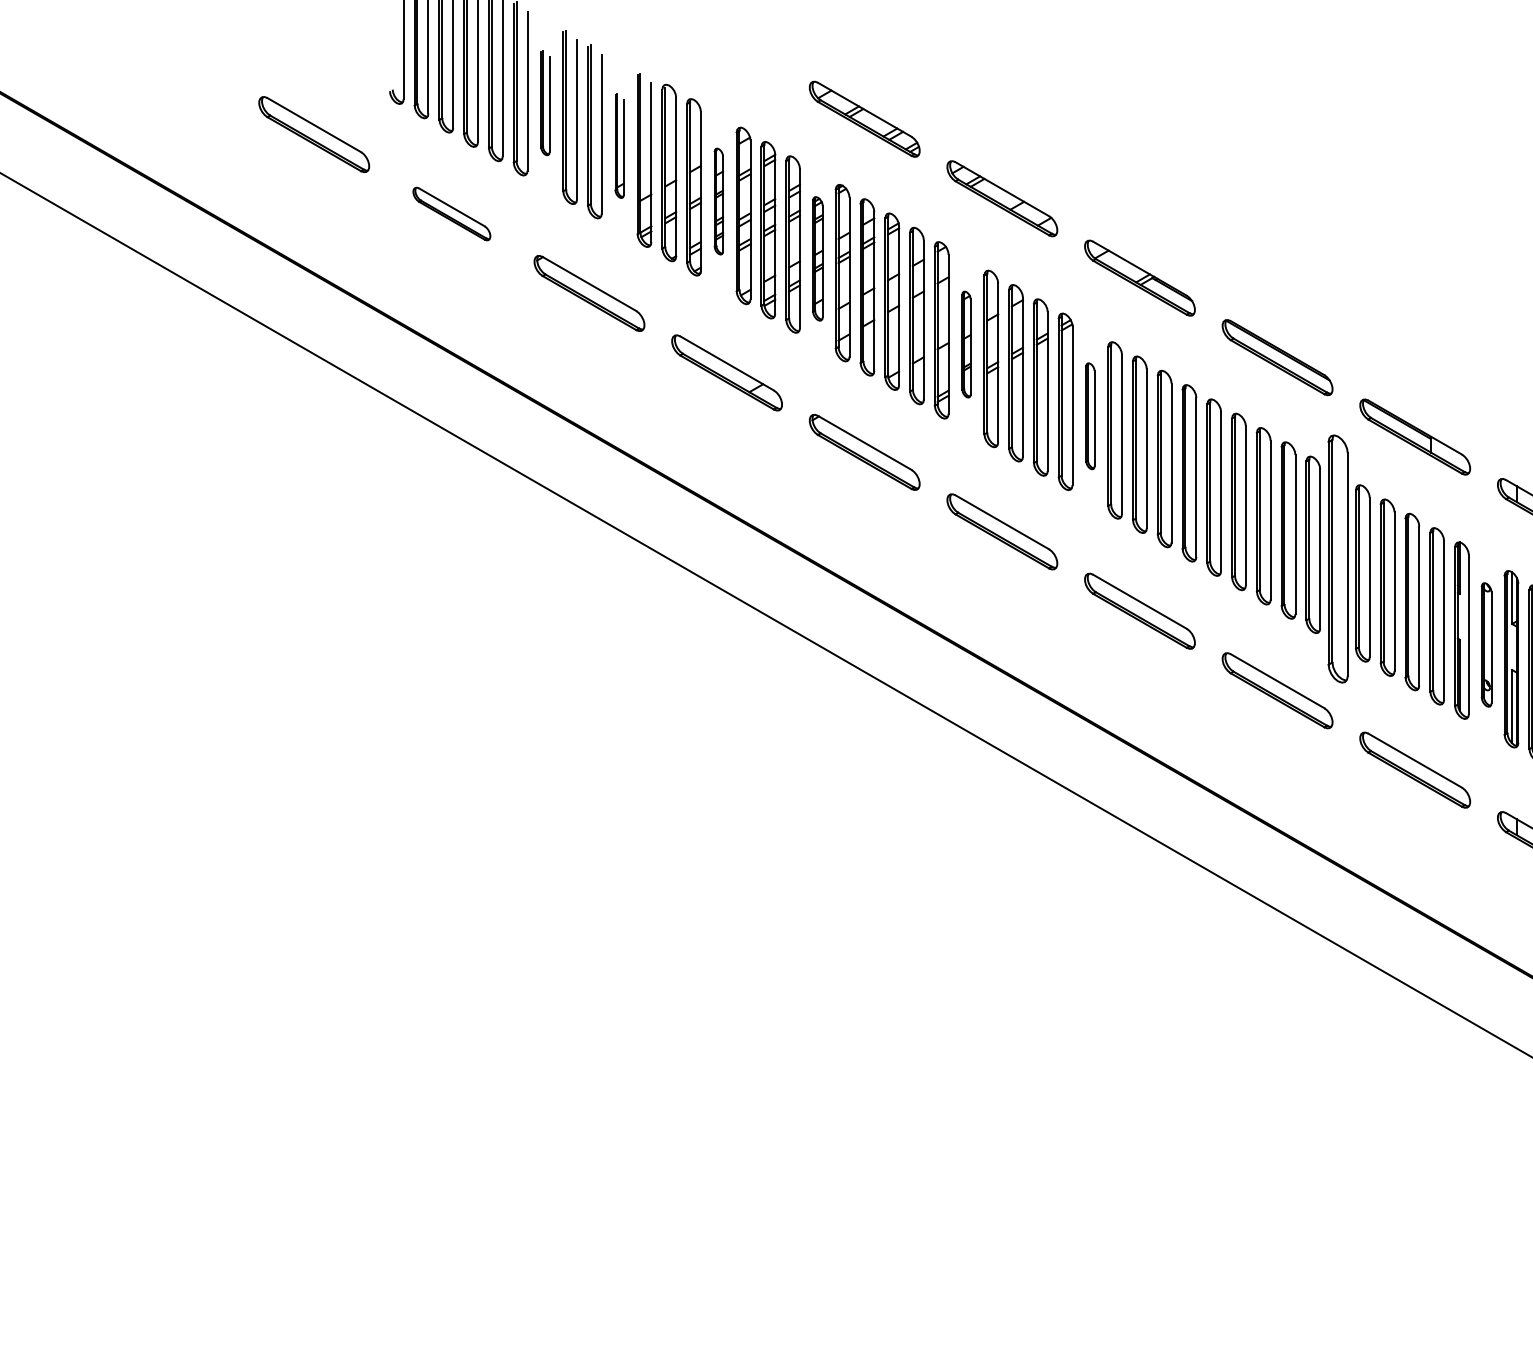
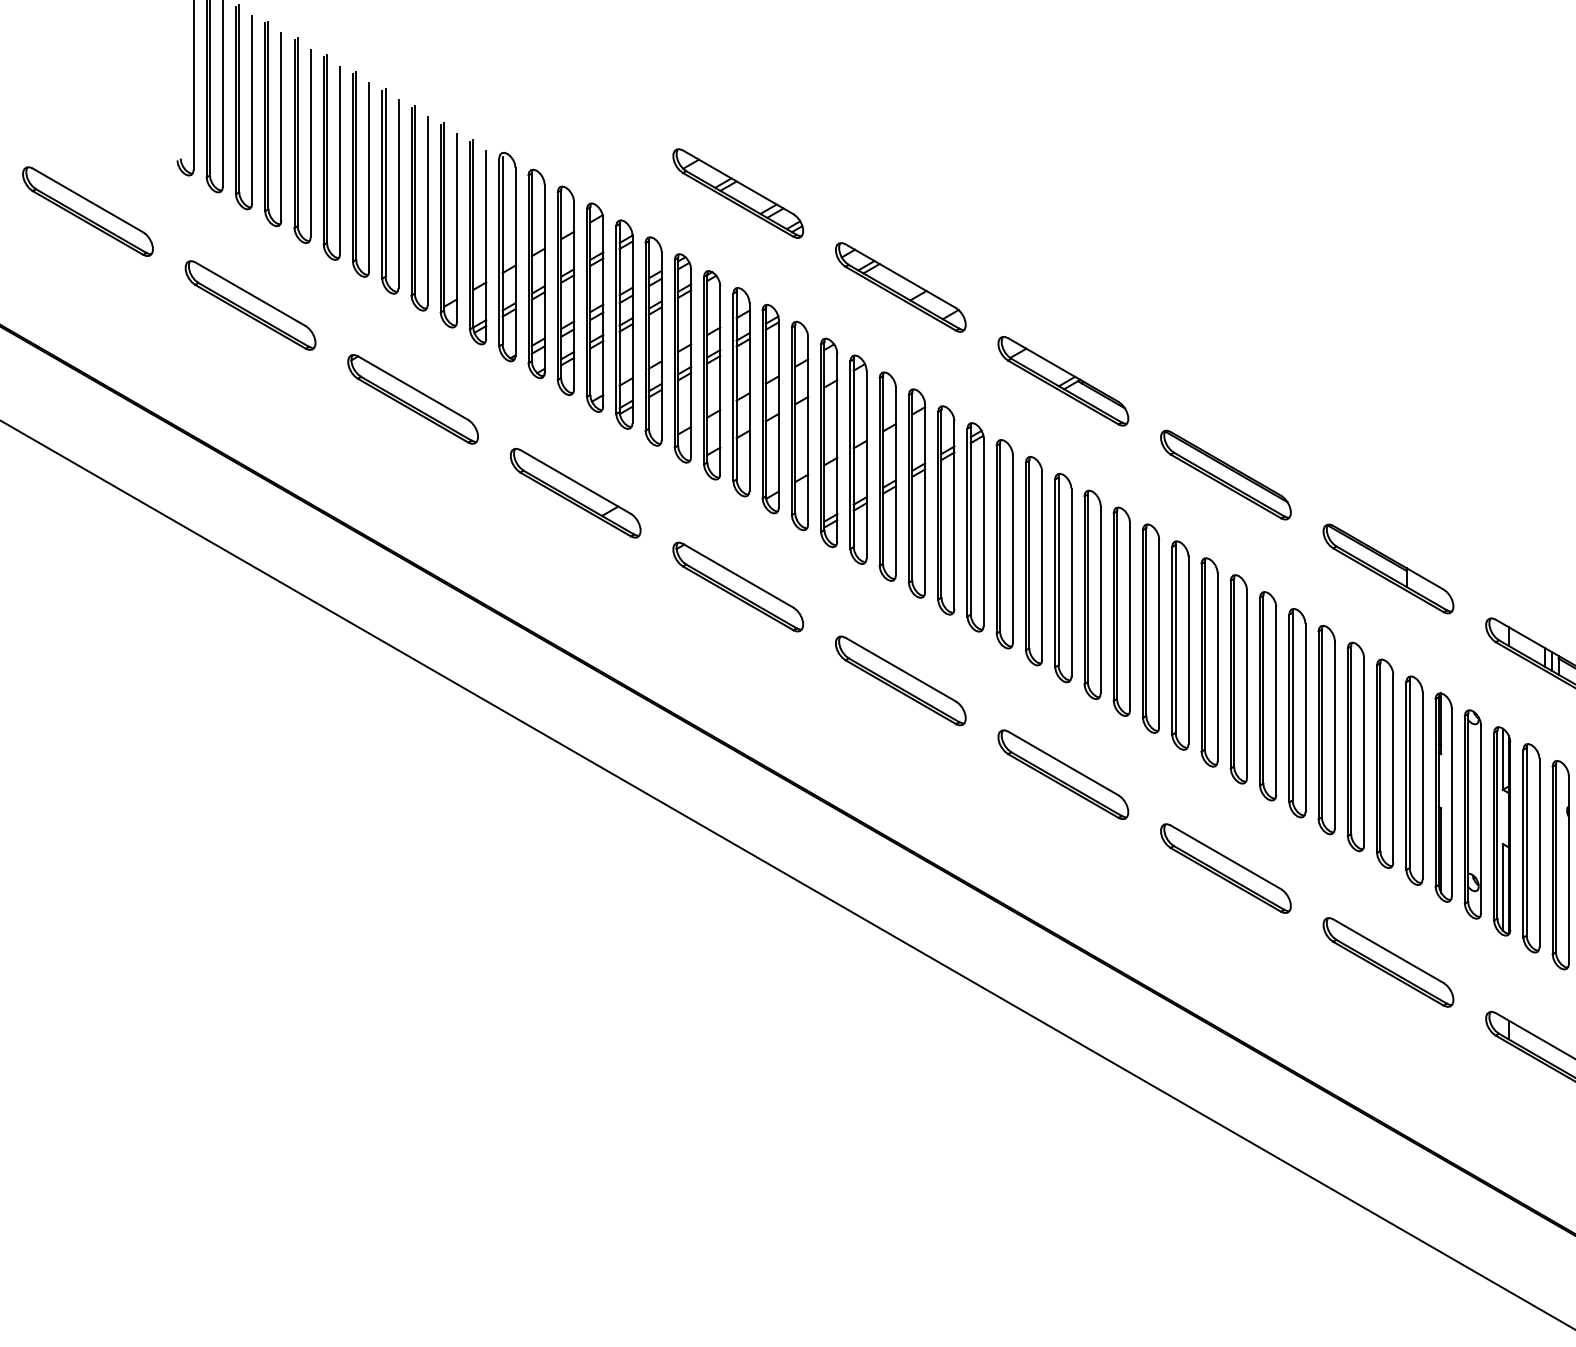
part: (545, 103) -> (361, 174), size x1.67
part: (619, 145) -> (448, 224), size x1.67
part: (718, 201) -> (565, 290), size x1.67
part: (451, 213) -> (250, 304), size x1.43
part: (817, 258) -> (682, 358), size x1.43
part: (966, 344) -> (858, 459), size x1.67
part: (1090, 416) -> (1004, 544), size x1.67
part: (1337, 559) -> (1296, 713), size x0.71
part: (1486, 644) -> (1472, 813), size x1.43

